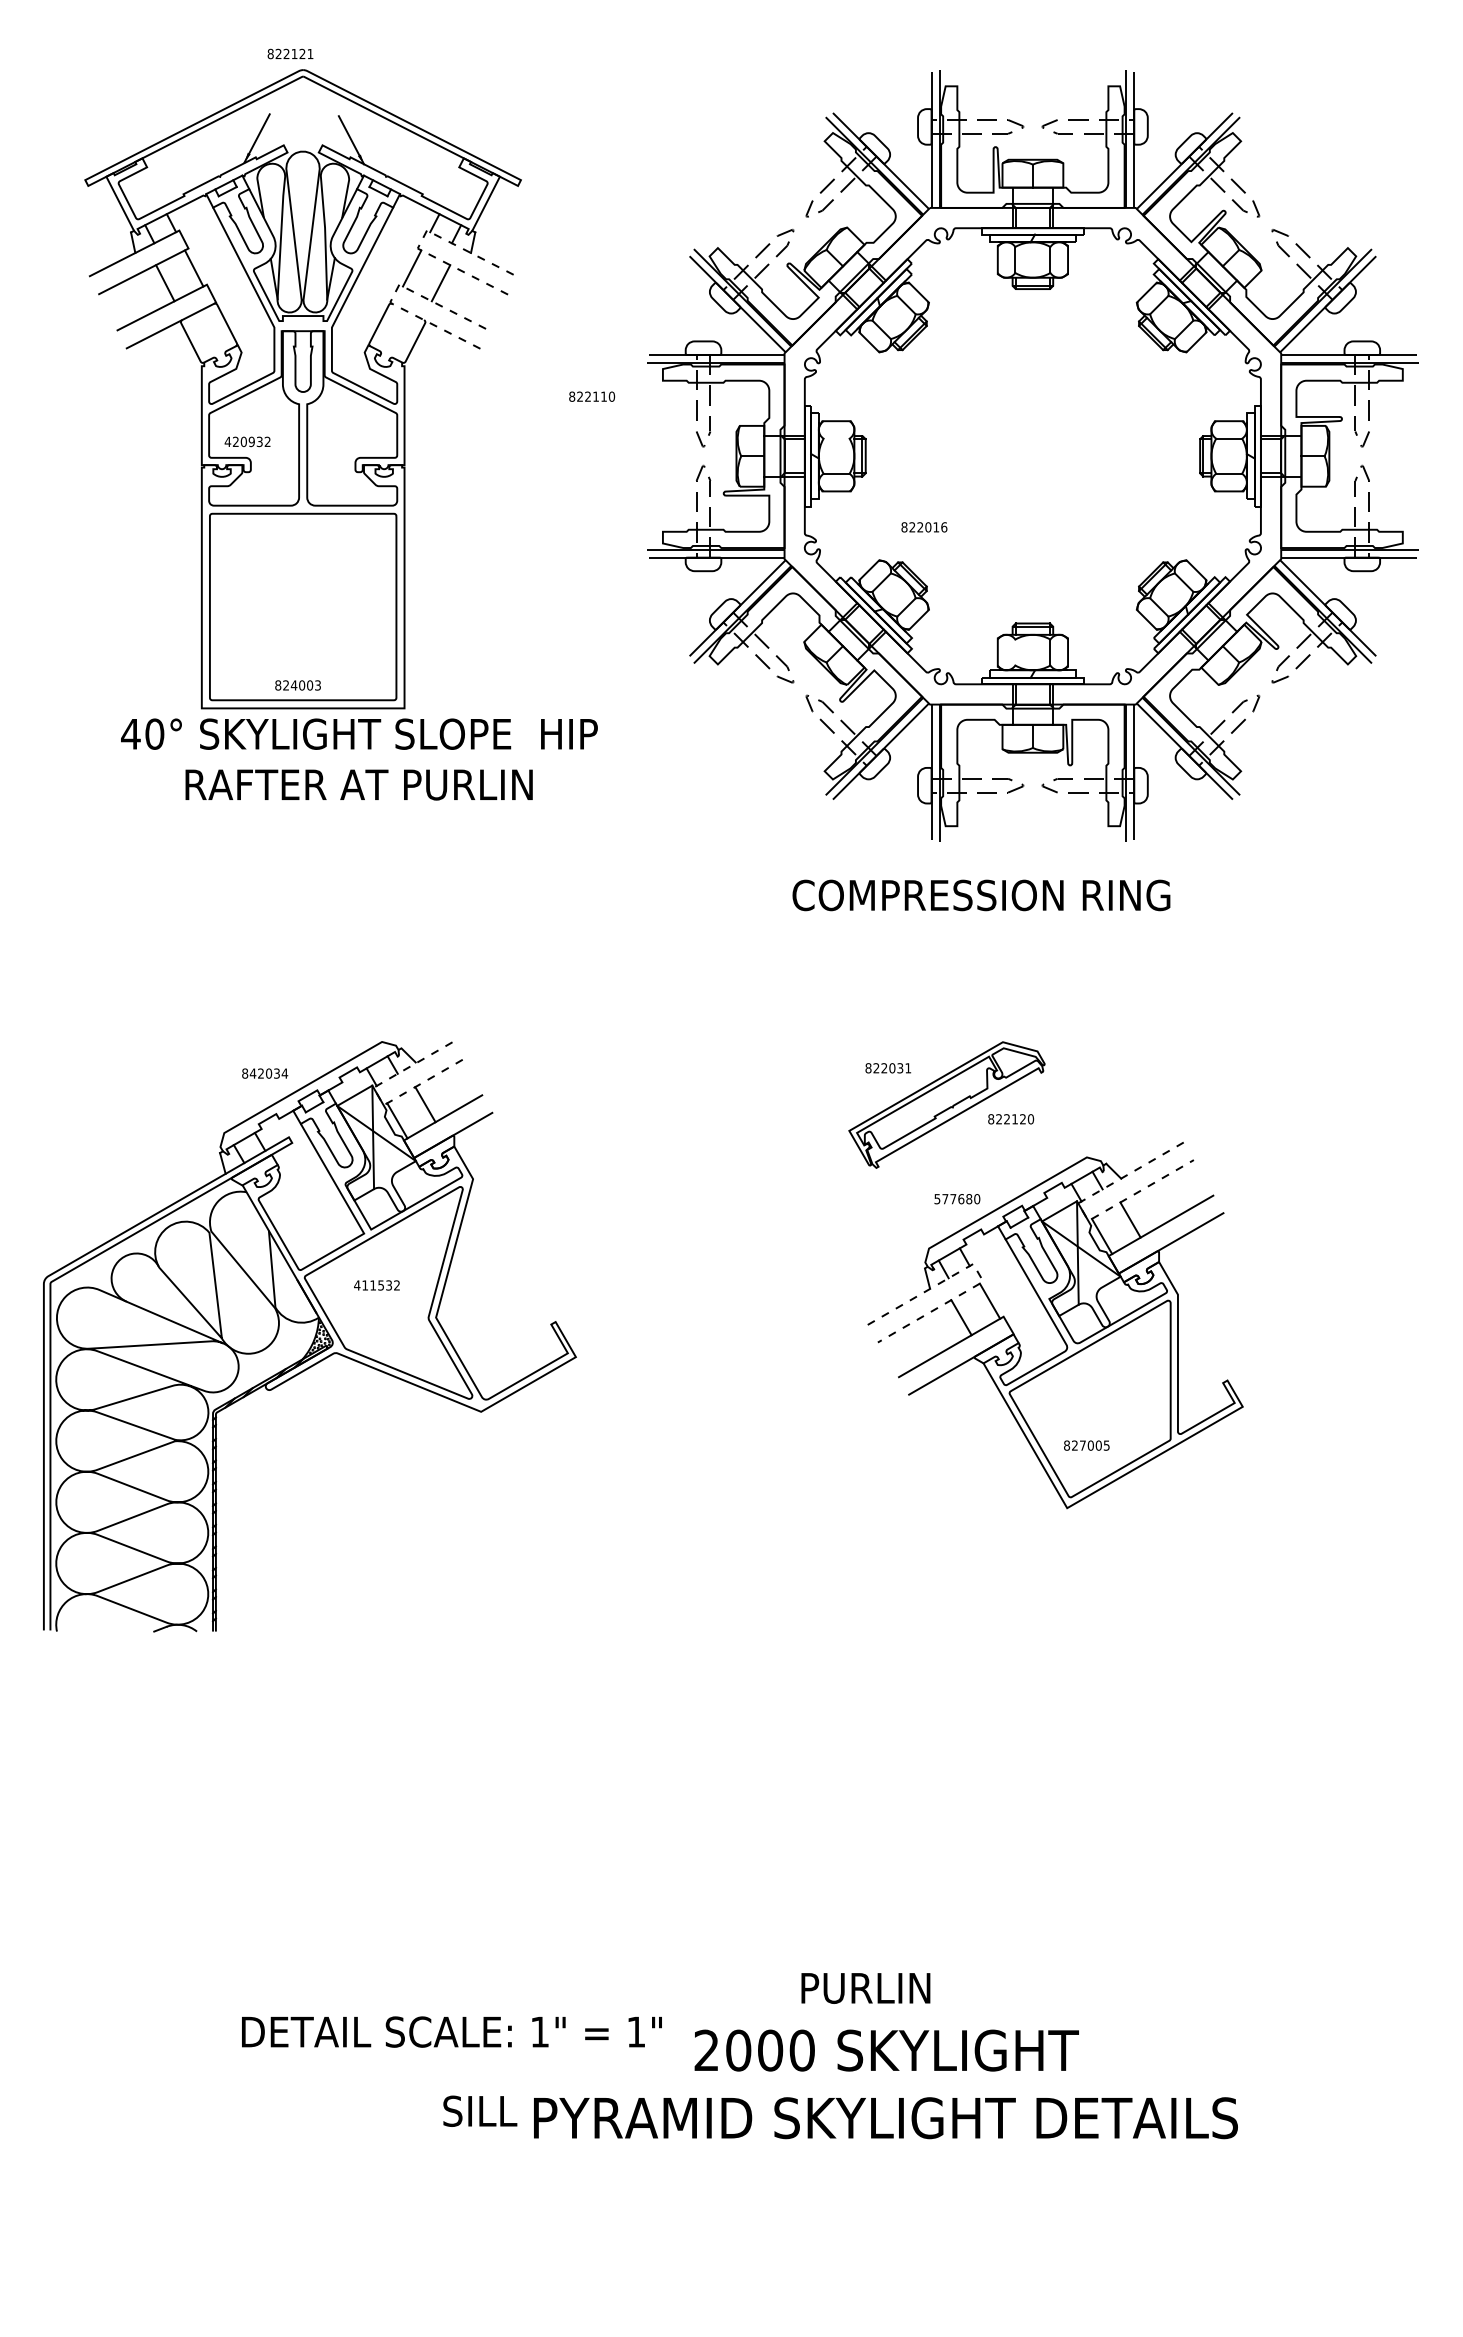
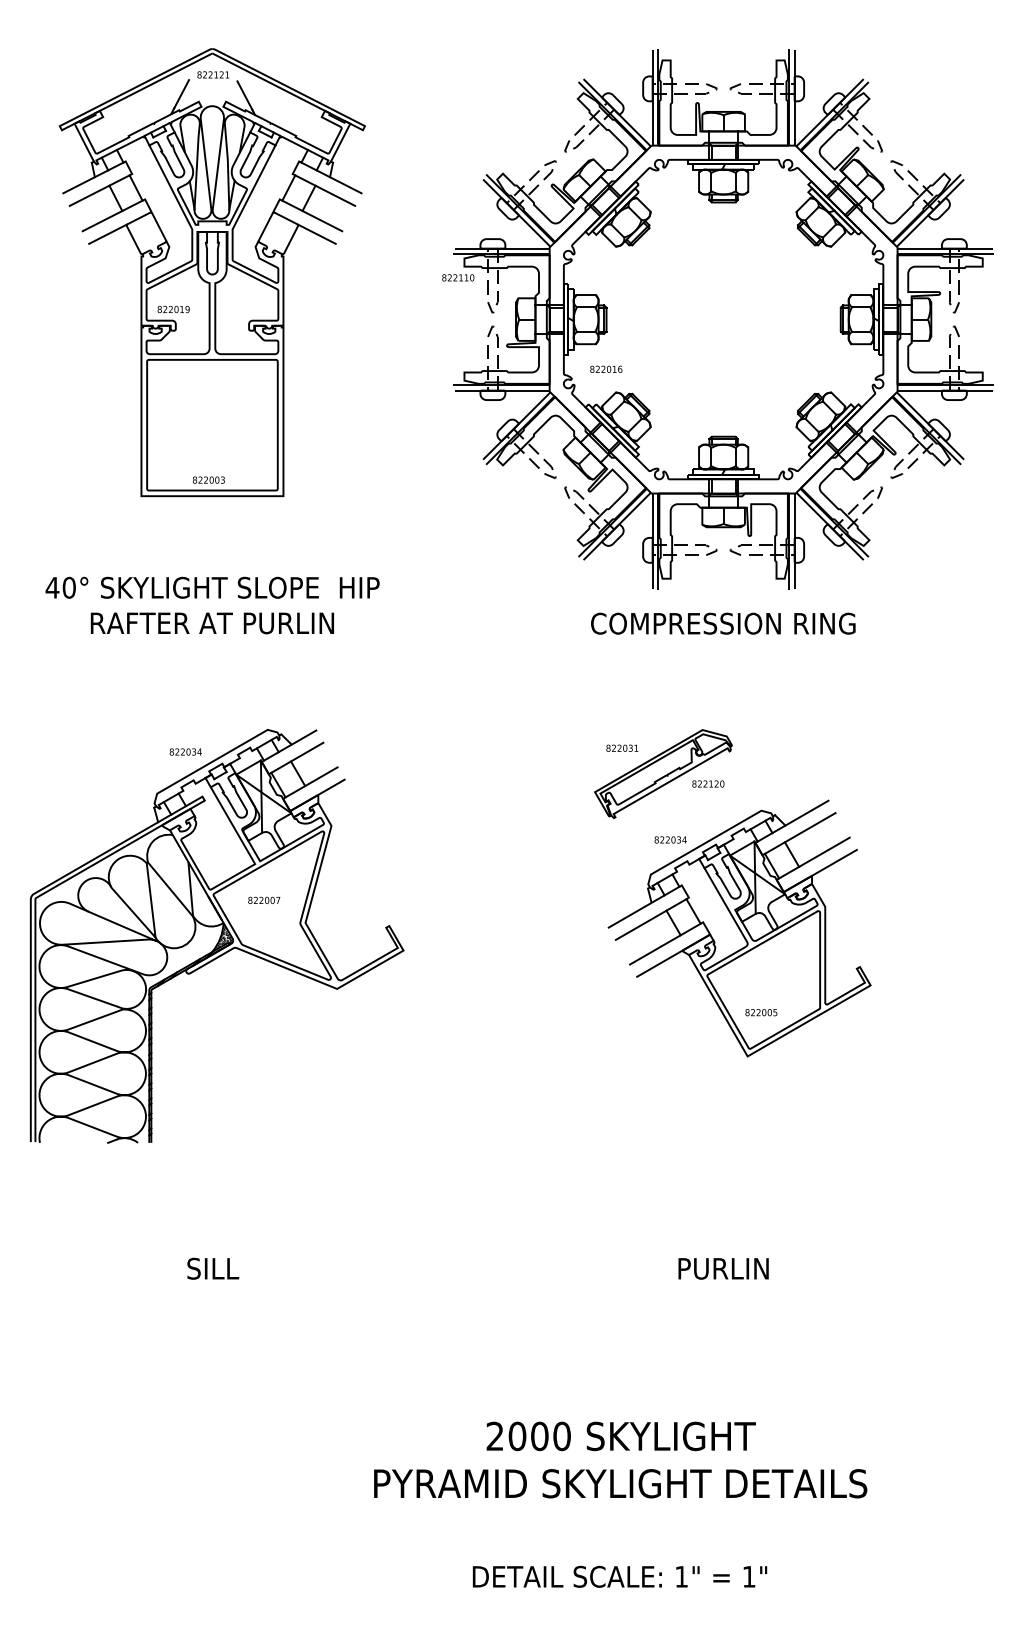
text: (290, 53) -> (213, 74), moved
line: (422, 239) -> (296, 167), dashed -> solid
line: (394, 293) -> (276, 205), dashed -> solid
text: (592, 396) -> (458, 277), moved
line: (836, 438) -> (586, 307), added
text: (247, 441) -> (173, 309), 420932 -> 822019
text: (924, 527) -> (606, 369), moved
line: (1015, 652) -> (711, 457), added
text: (293, 685) -> (205, 480), 824003 -> 822003
text: (359, 759) -> (212, 605), moved
text: (981, 895) -> (723, 623), moved
text: (252, 1073) -> (176, 751), 842034 -> 822034
line: (378, 1096) -> (265, 768), dashed -> solid
text: (957, 1199) -> (670, 840), 577680 -> 822034
line: (1083, 1212) -> (759, 849), dashed -> solid
line: (978, 1273) -> (685, 892), dashed -> solid
text: (376, 1285) -> (263, 900), 411532 -> 822007
text: (1082, 1445) -> (758, 1012), 827005 -> 822005
text: (865, 1988) -> (723, 1268), moved
text: (451, 2031) -> (619, 1576), moved
text: (480, 2110) -> (213, 1268), moved

